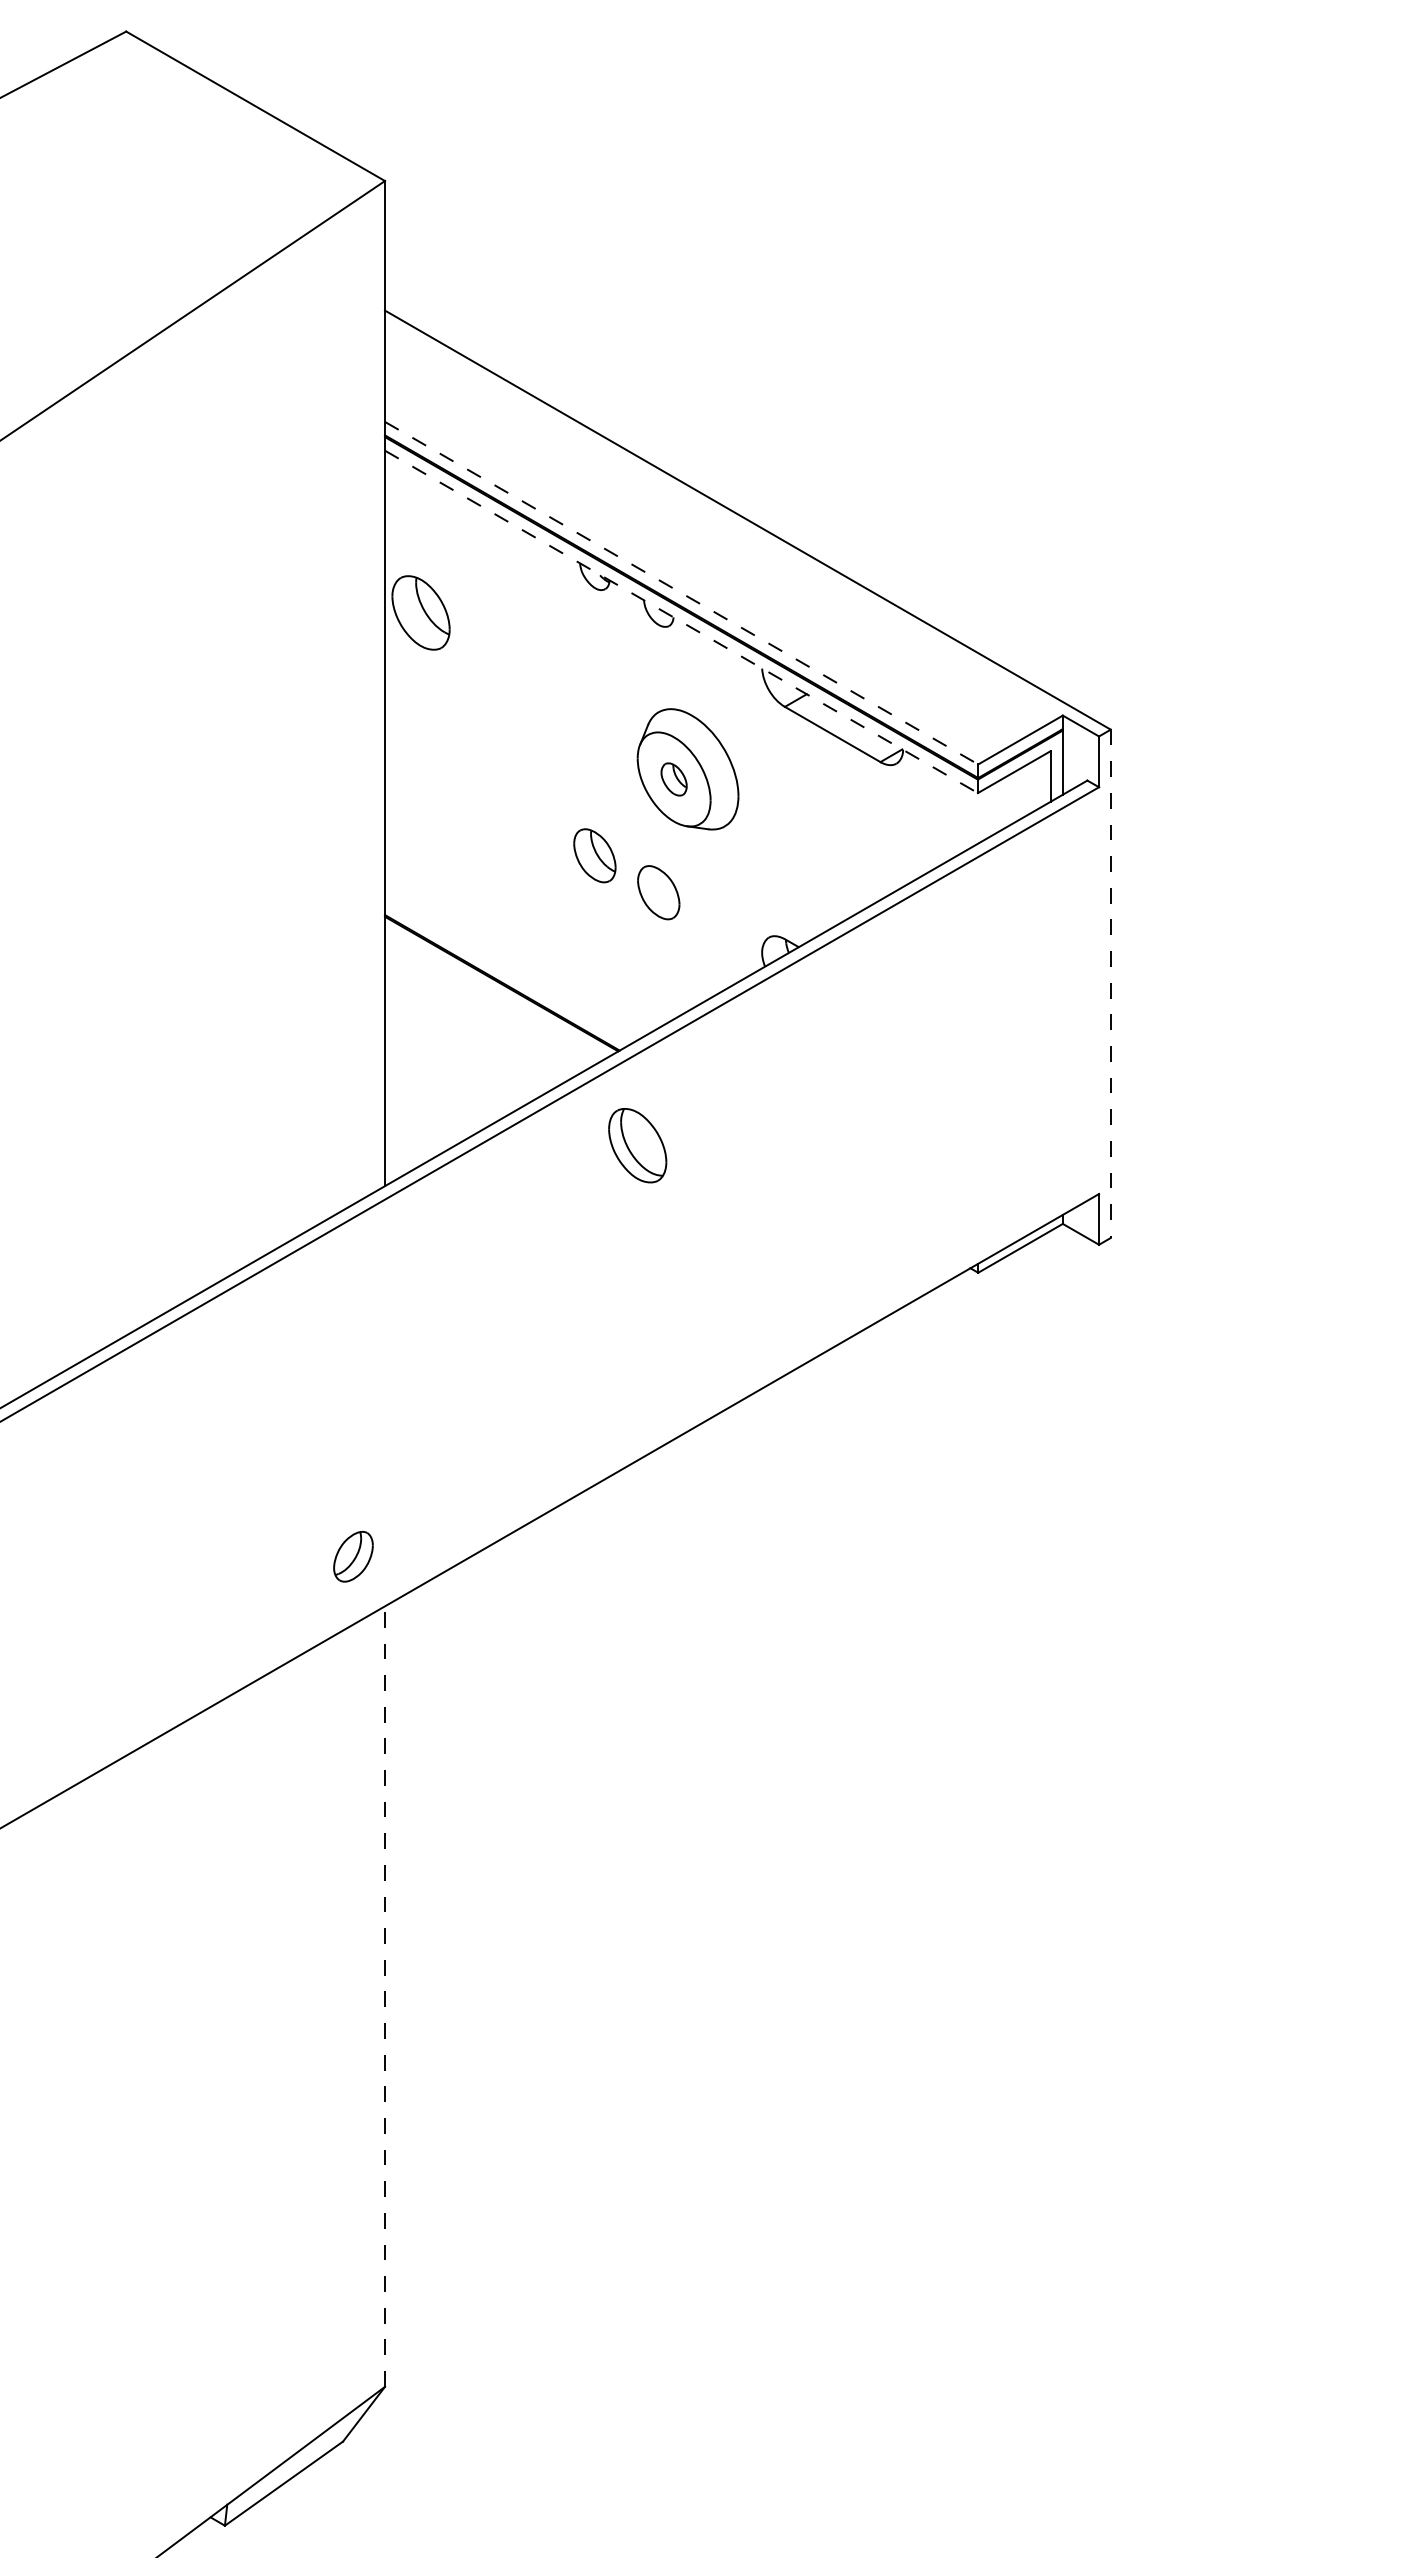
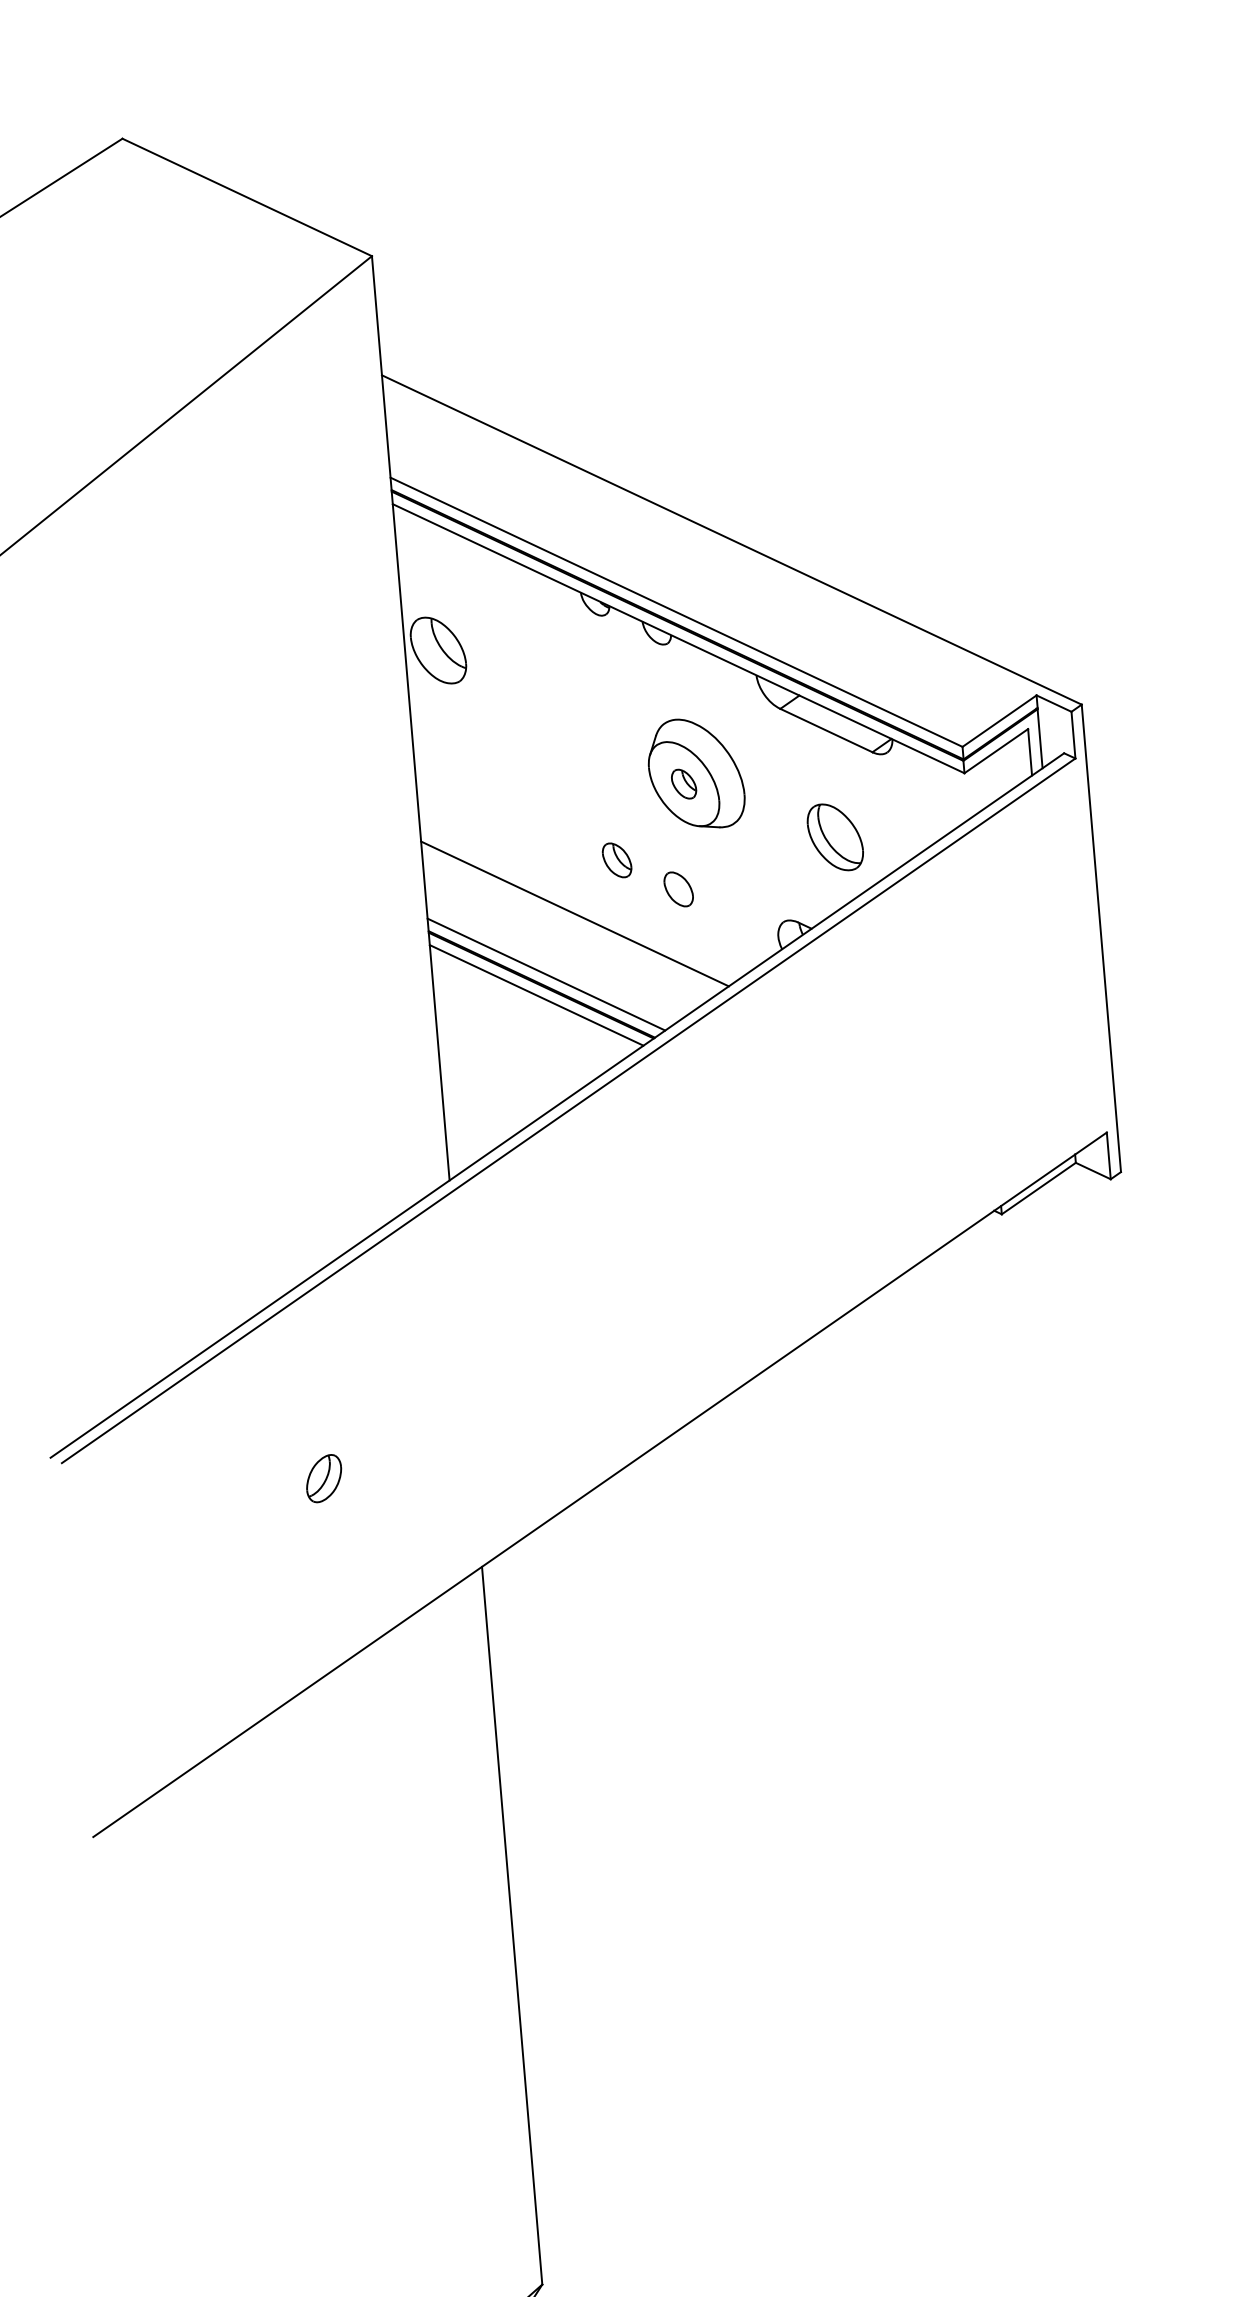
line: (681, 593) -> (676, 612), dashed -> solid
line: (681, 622) -> (678, 639), dashed -> solid
part: (594, 855) -> (616, 860), size x0.71
part: (658, 892) -> (678, 889), size x0.71
line: (544, 909) -> (574, 913), added
line: (507, 972) -> (545, 974), added
line: (1110, 984) -> (1101, 939), dashed -> solid
line: (495, 994) -> (536, 995), added
part: (637, 1145) -> (835, 837), moved
part: (353, 1556) -> (324, 1478), moved
line: (384, 1996) -> (511, 1925), dashed -> solid

